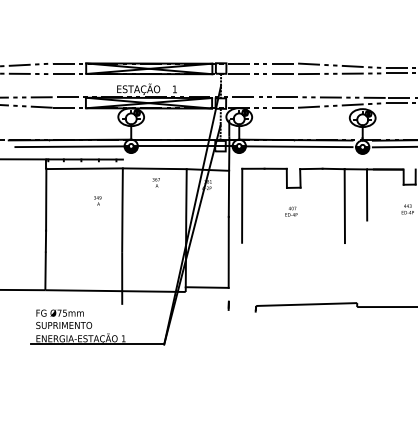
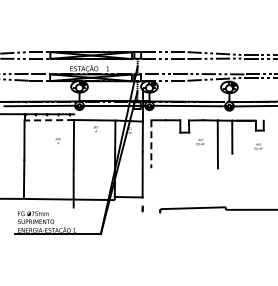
line: (84, 169) -> (49, 120), solid -> dashed
line: (242, 206) -> (151, 144), solid -> dashed
text: (291, 212) -> (200, 142), moved

